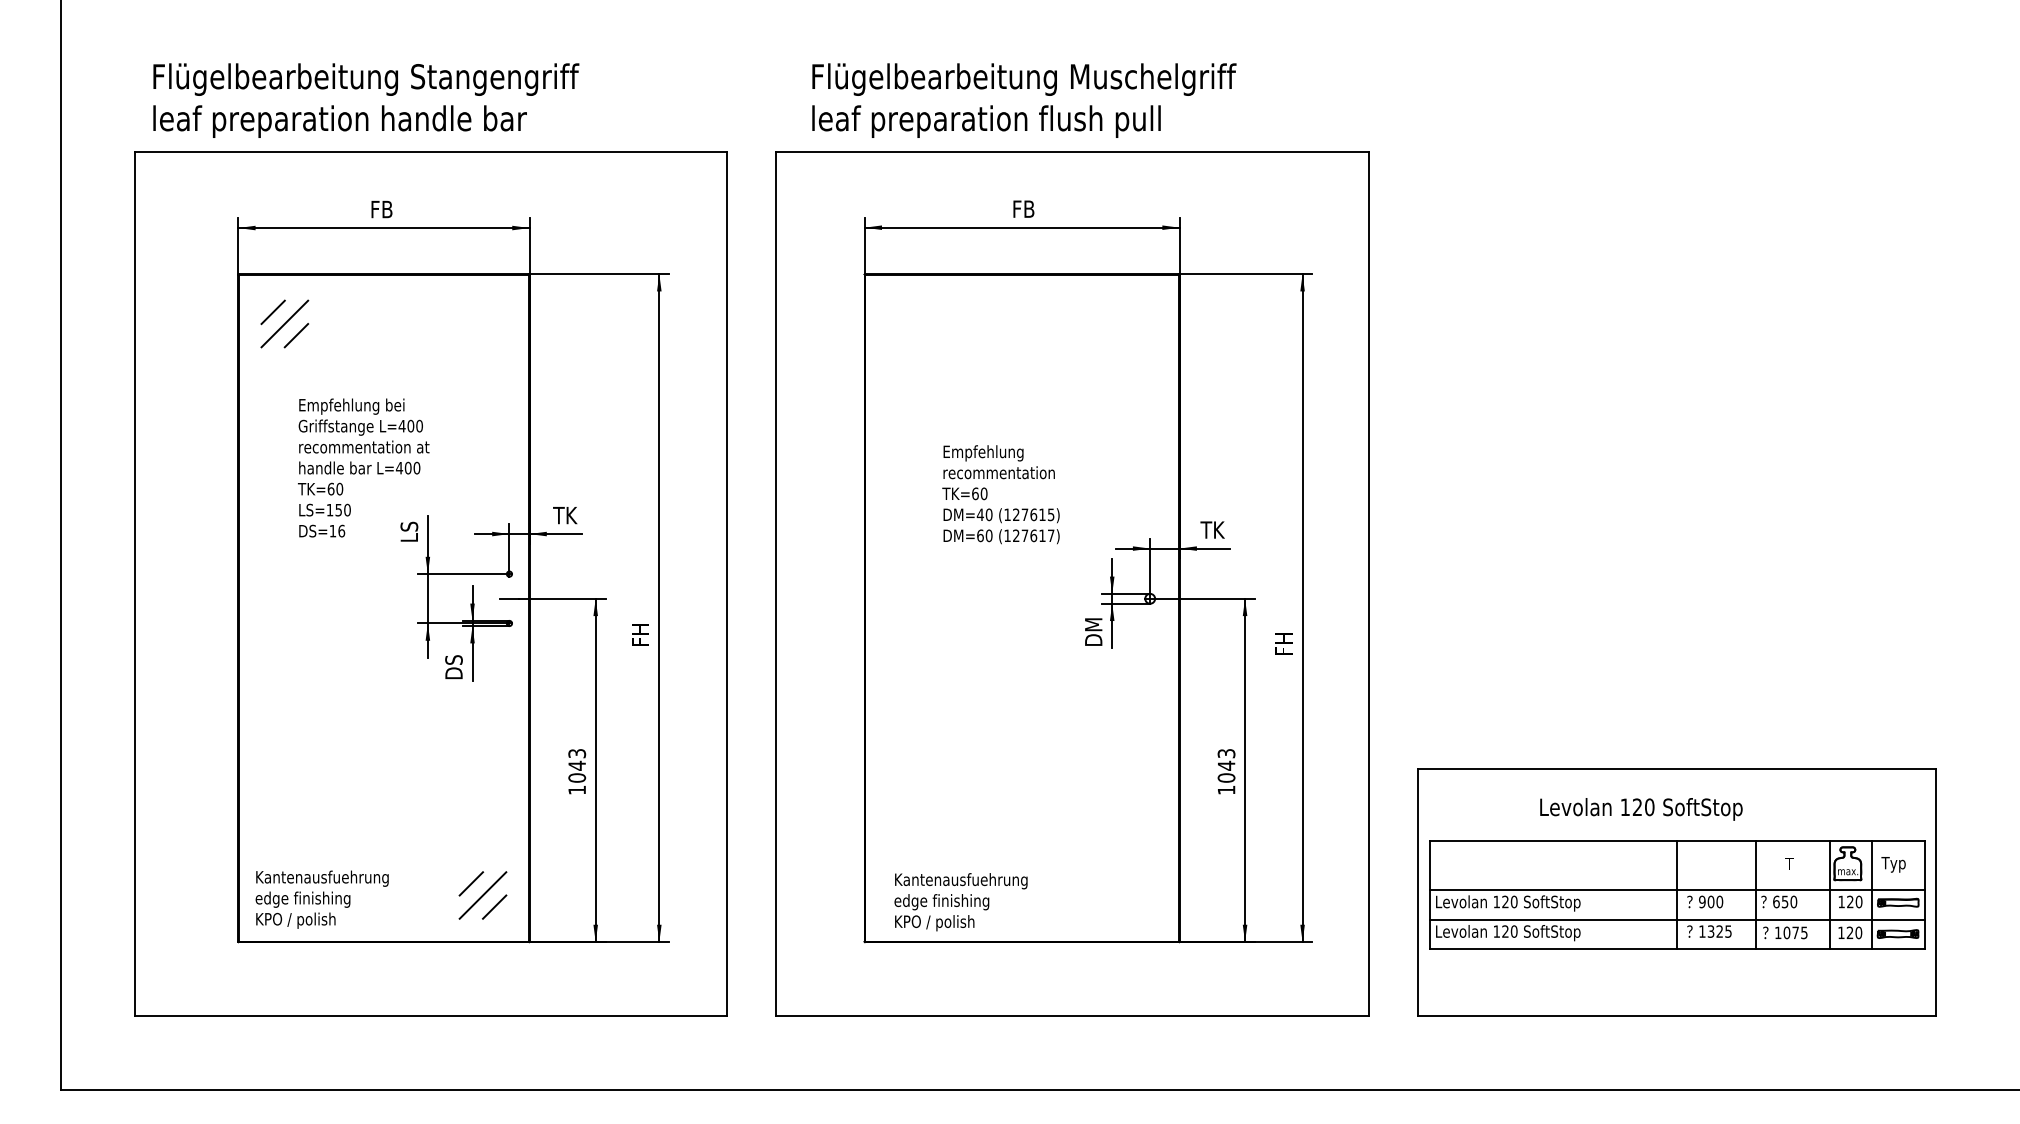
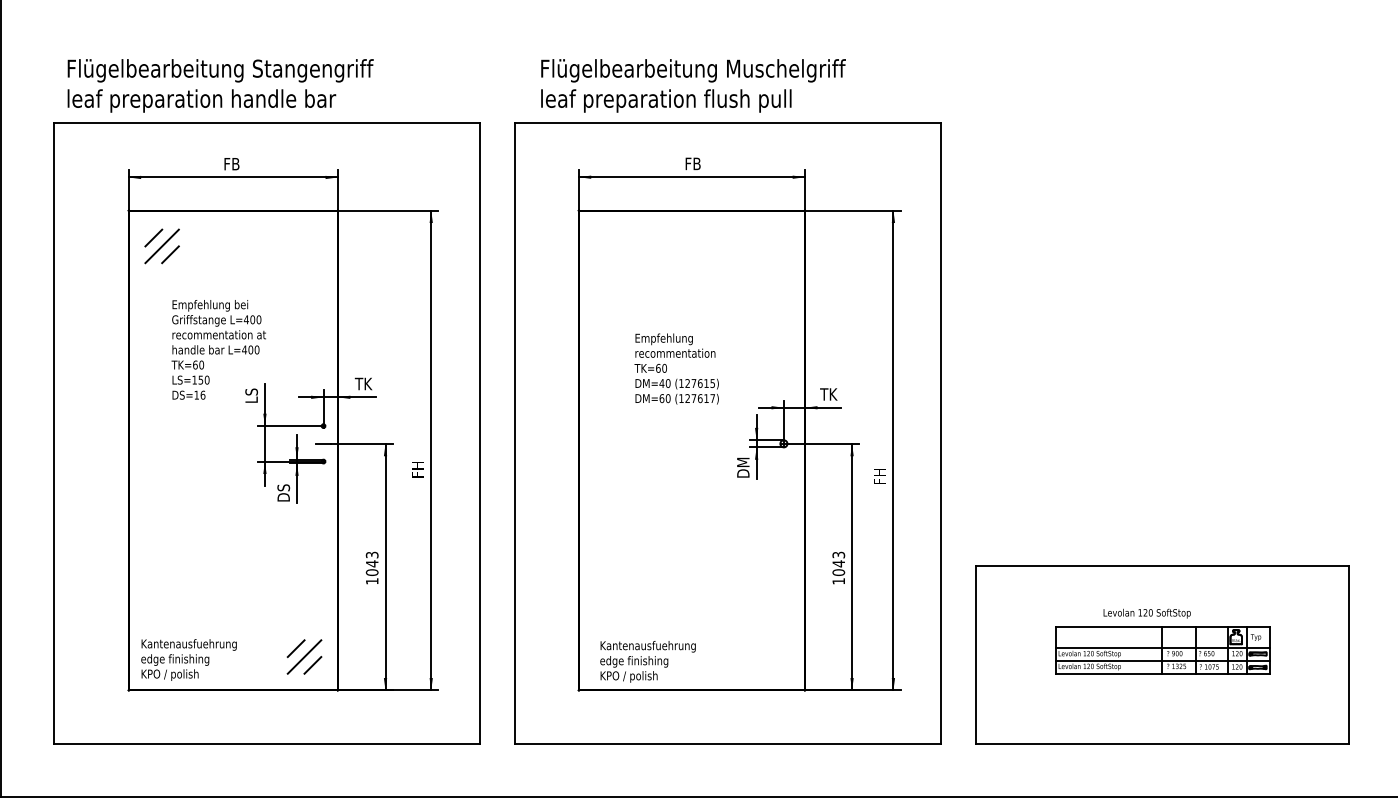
part: (1677, 873) -> (1162, 641), size x0.6

